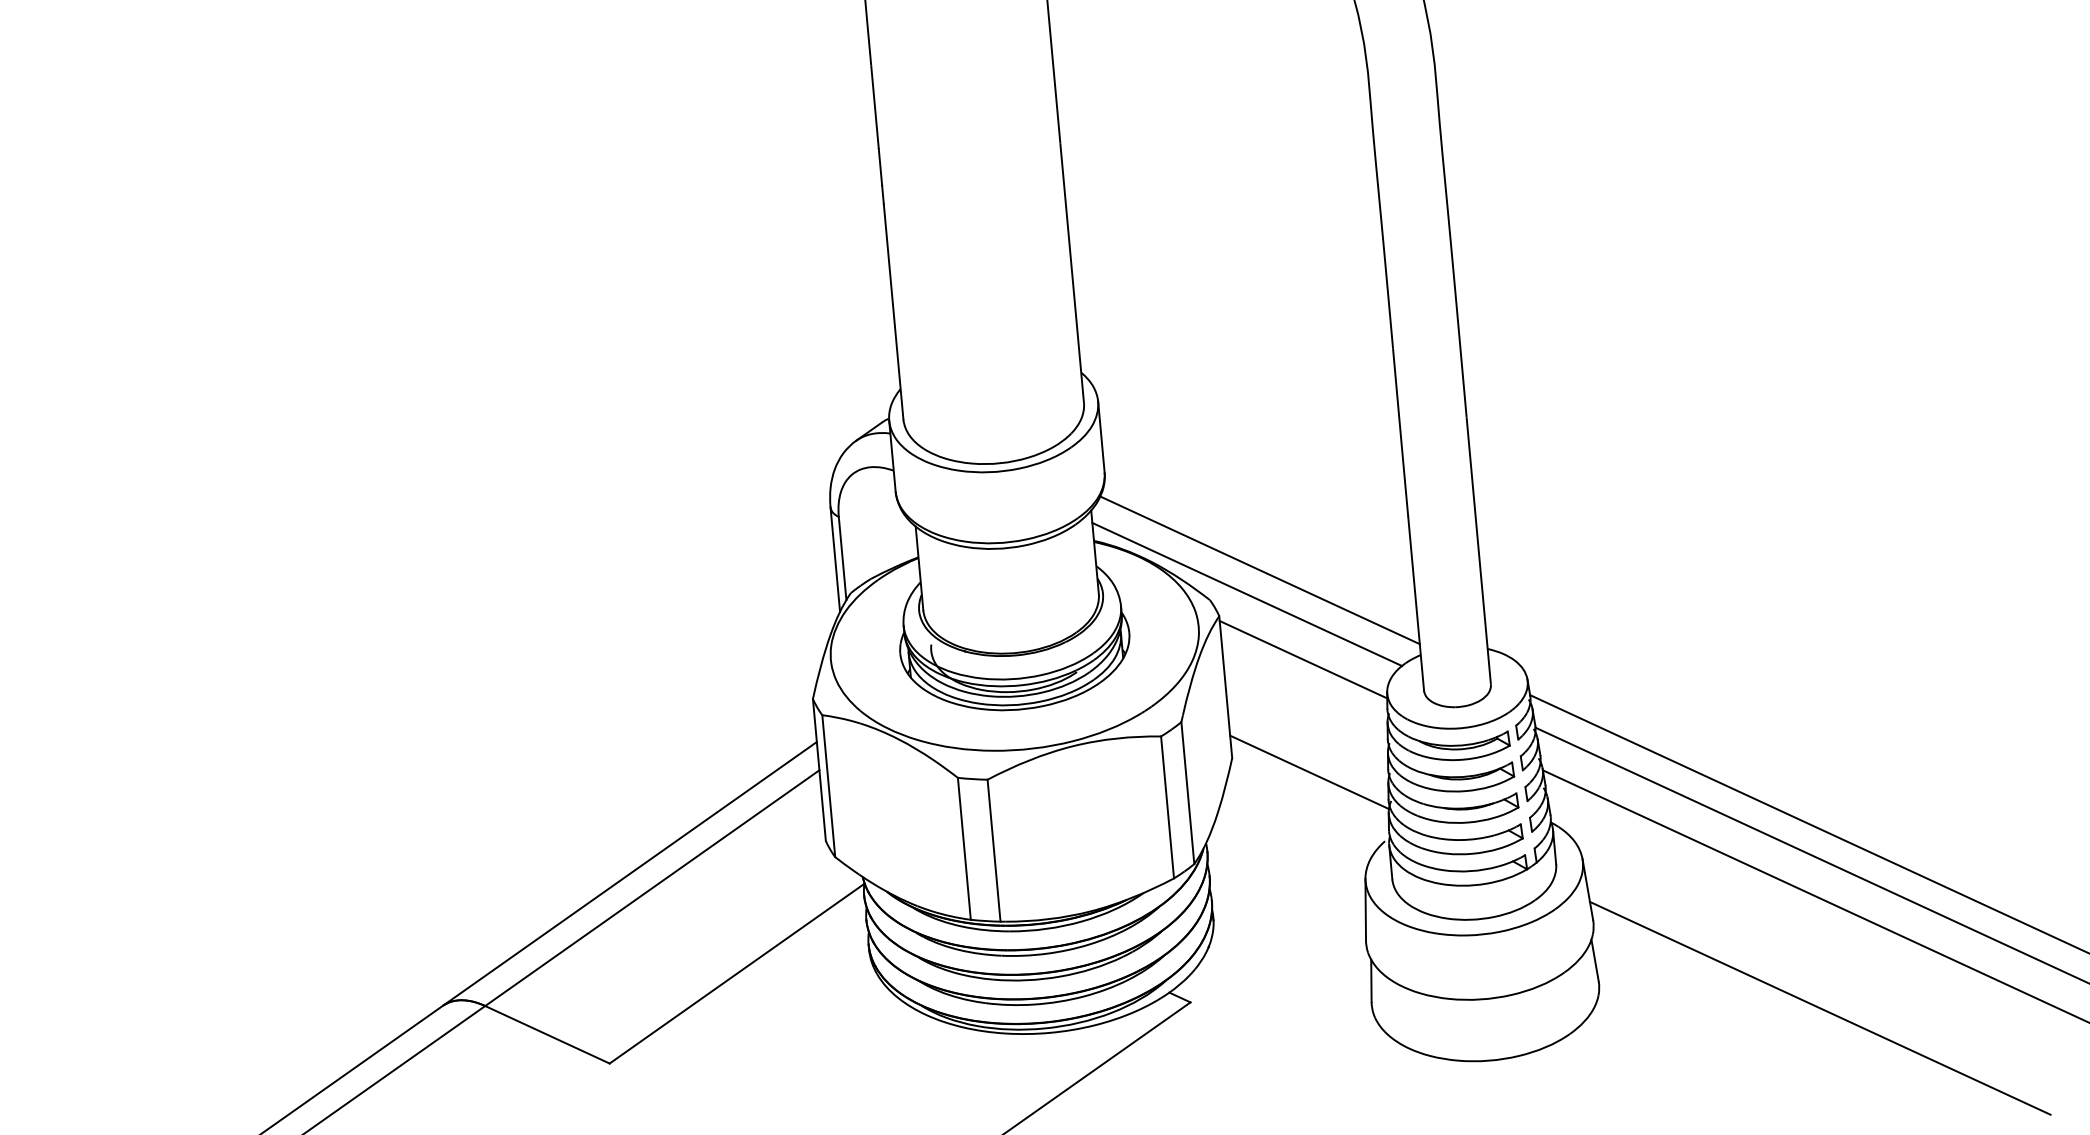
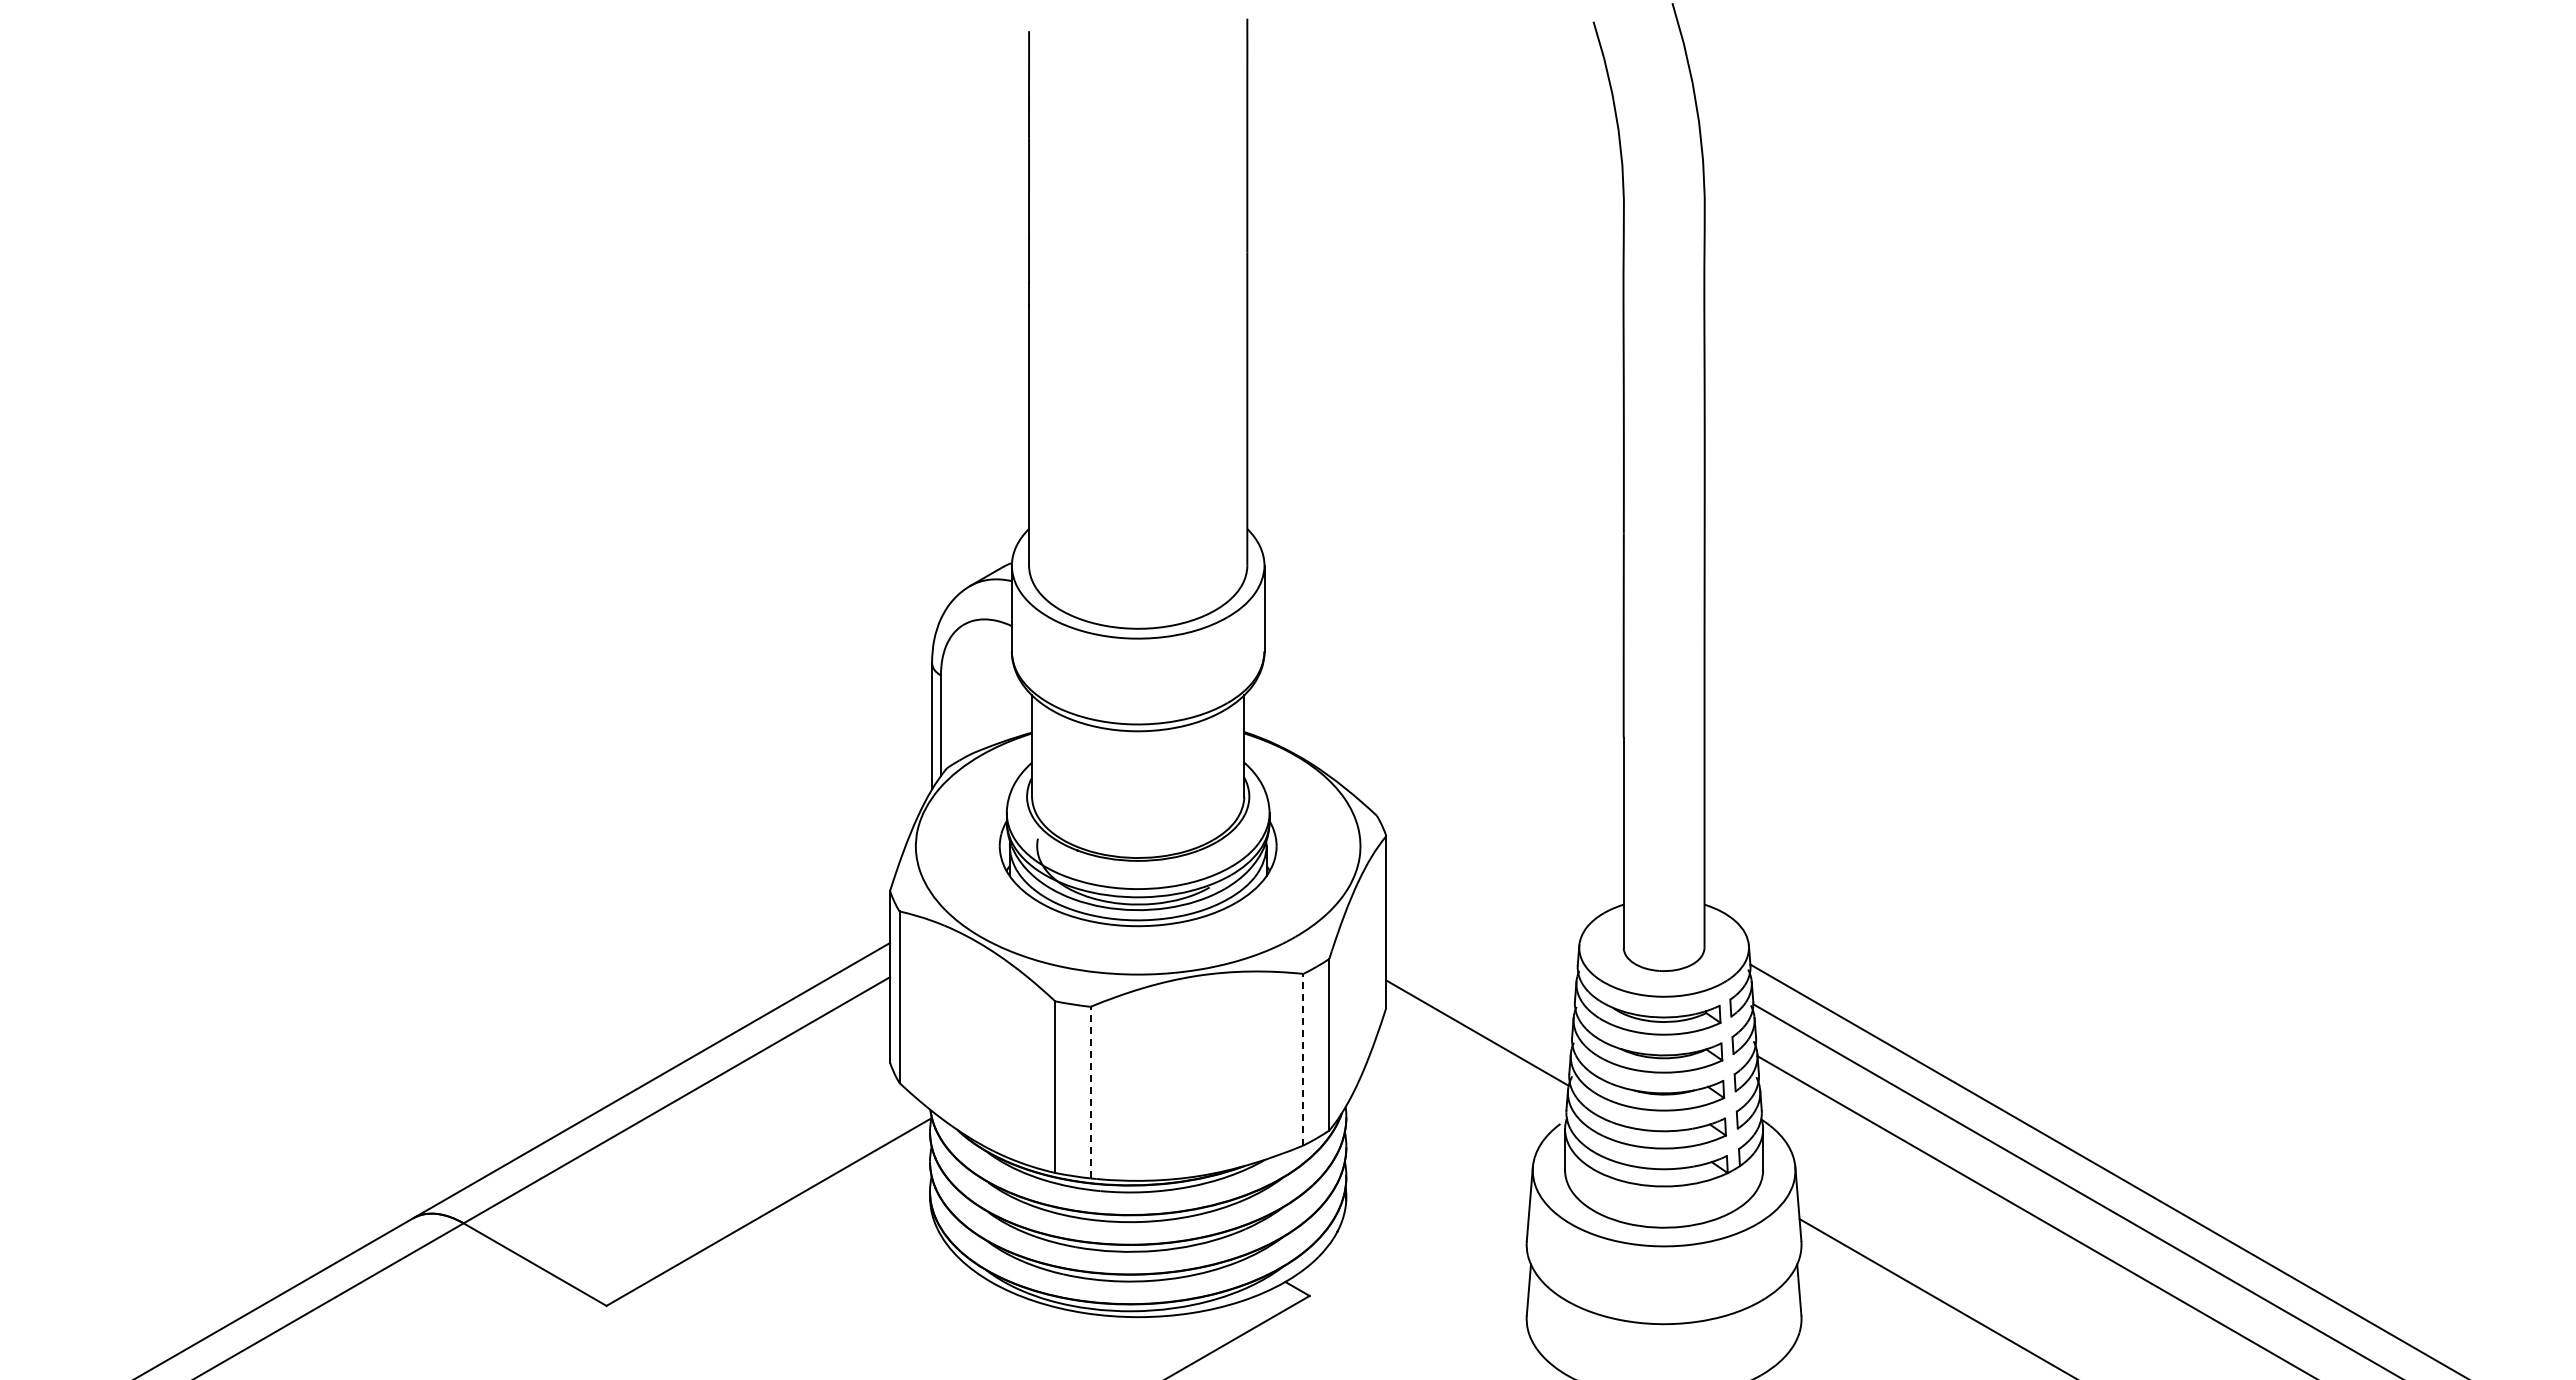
line: (1259, 570) -> (1439, 785), removed
line: (1247, 593) -> (1422, 812), removed
line: (1303, 658) -> (1482, 896), removed
line: (1167, 807) -> (1303, 1059), solid -> dashed
line: (993, 850) -> (1090, 1092), solid -> dashed

